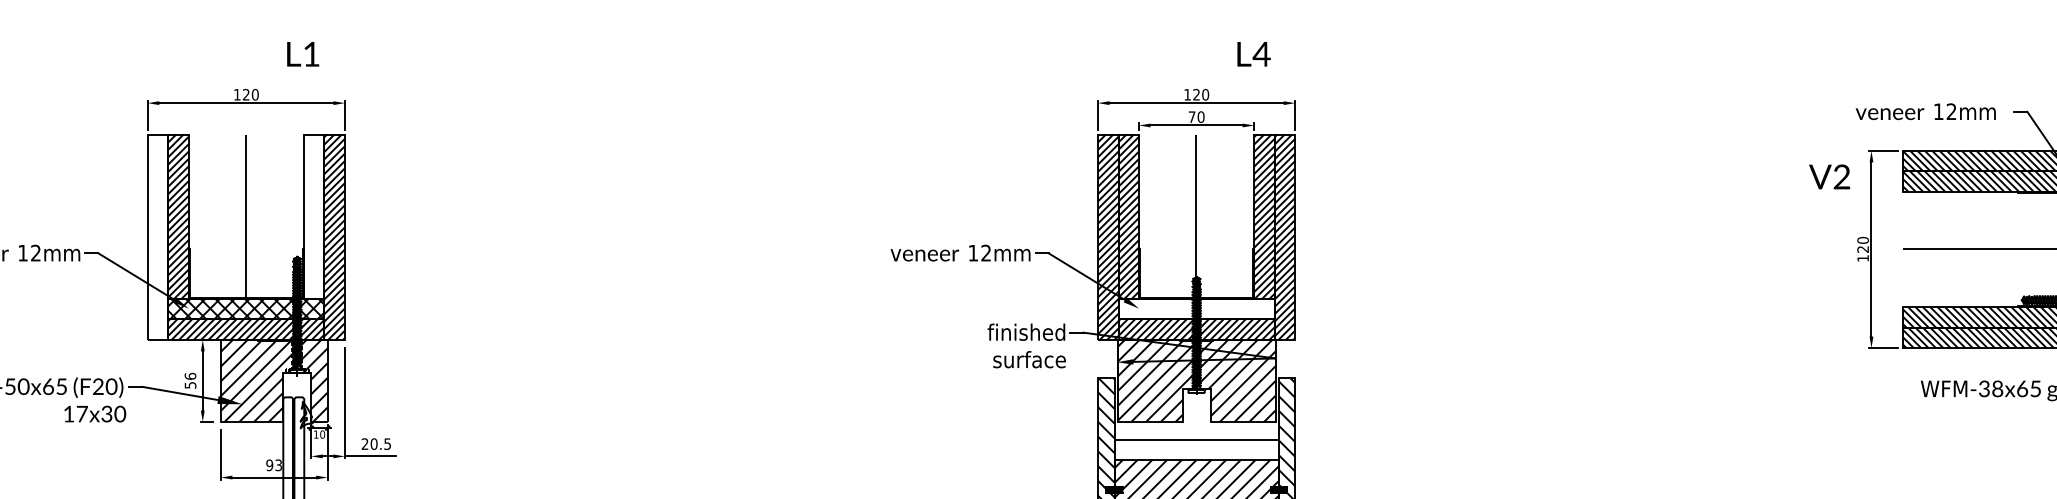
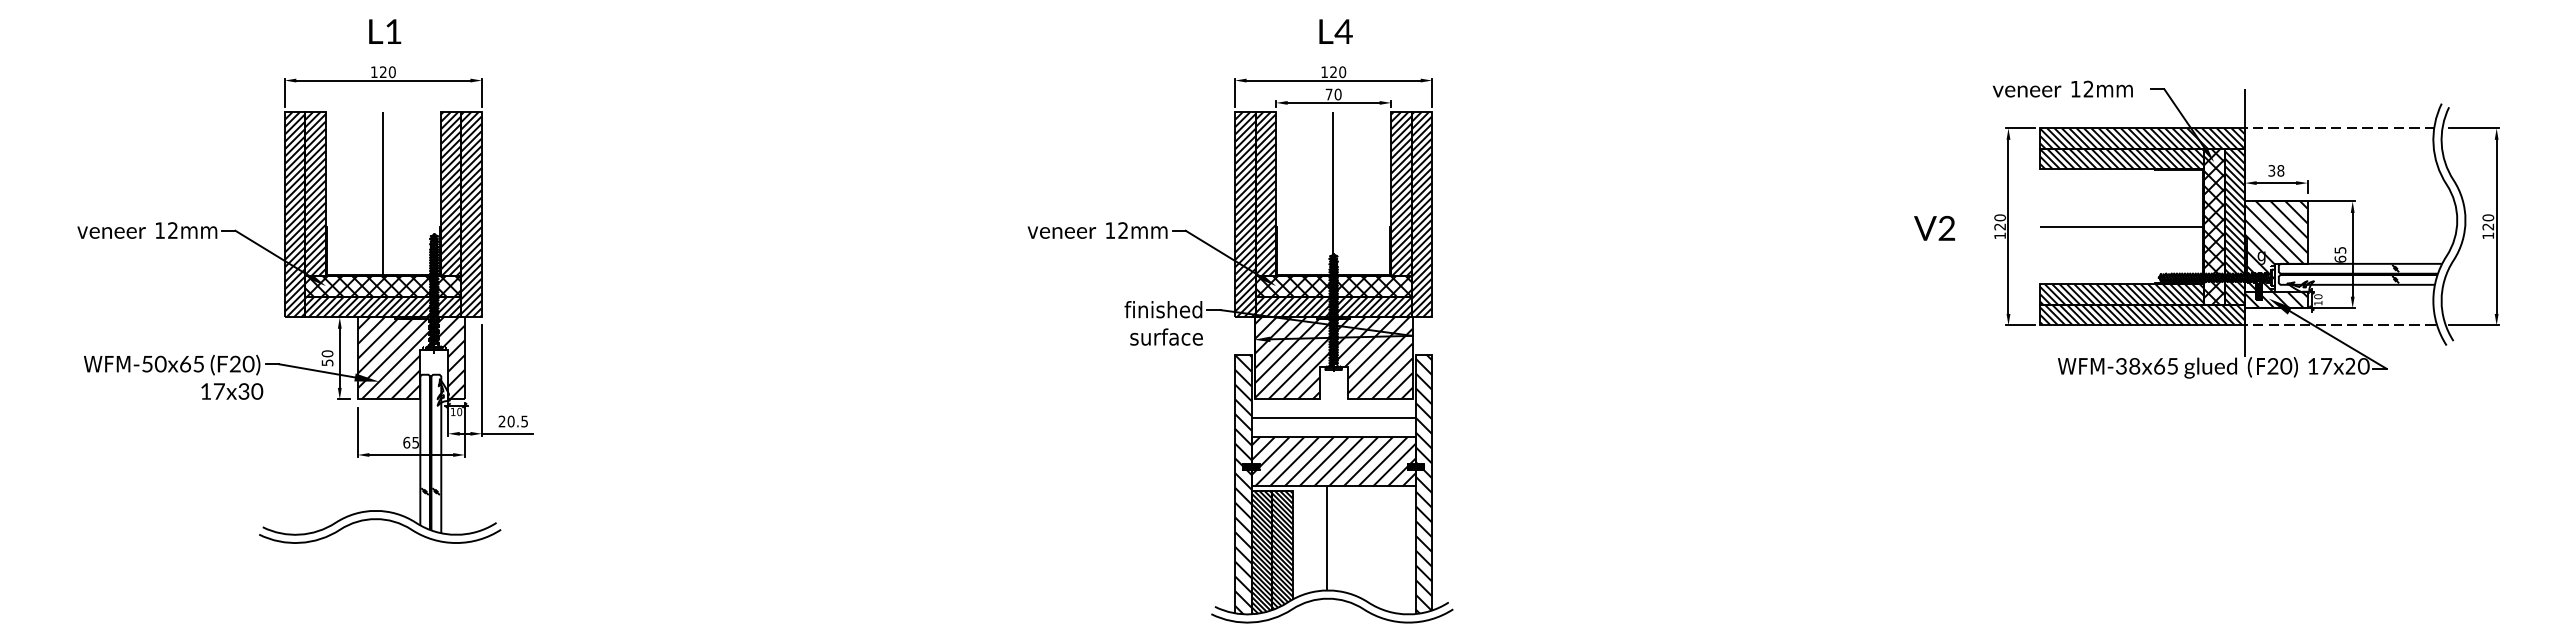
text: (303, 54) -> (385, 31), moved
text: (1253, 54) -> (1335, 31), moved
text: (1829, 176) -> (1934, 227), moved
hatch: (313, 216) -> (450, 193), added
hatch: (157, 237) -> (294, 214), added
hatch: (1196, 309) -> (1333, 286), added
text: (190, 376) -> (327, 353), 56 -> 50
text: (273, 465) -> (410, 442), 93 -> 65

